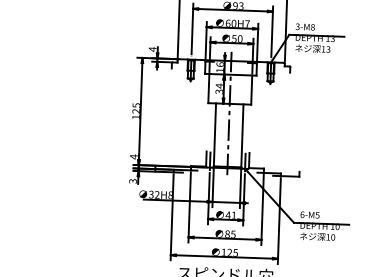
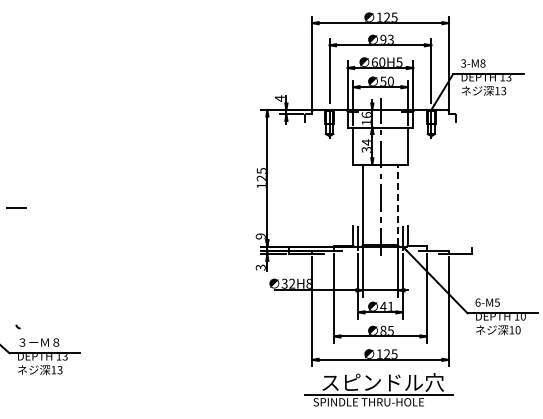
text: (247, 23) -> (399, 61), 60H7 -> 60H5
line: (242, 135) -> (397, 204), solid -> dashed
text: (133, 156) -> (260, 236), 4 -> 9

